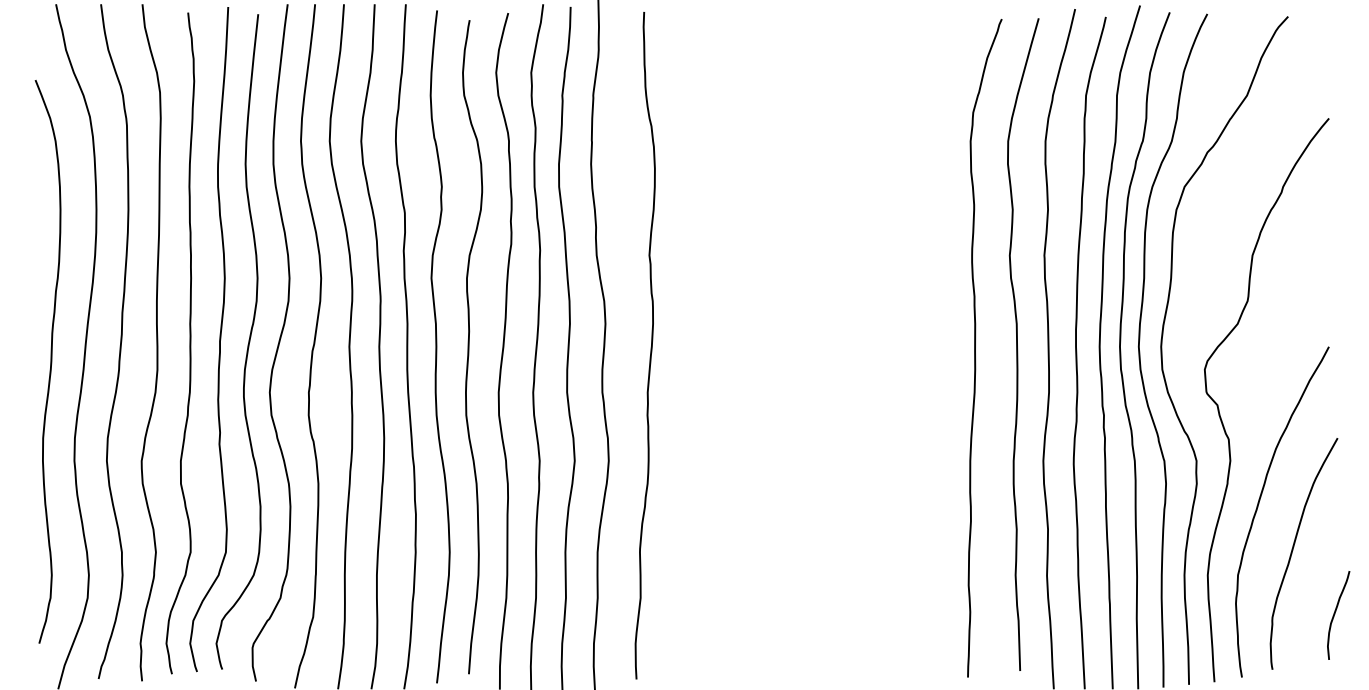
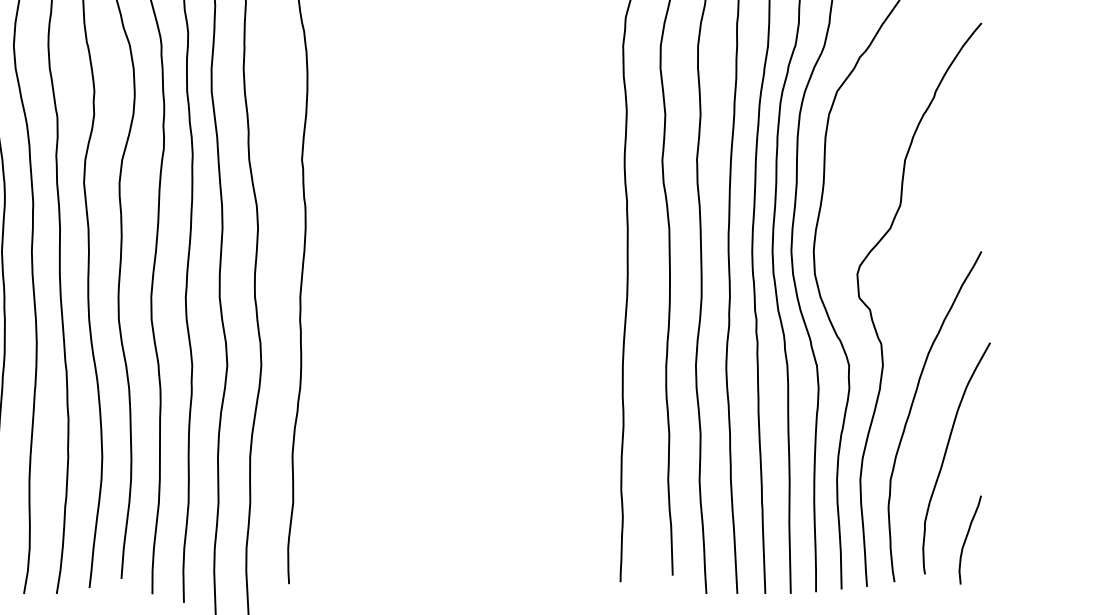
curve: (1335, 614) -> (967, 539), moved

